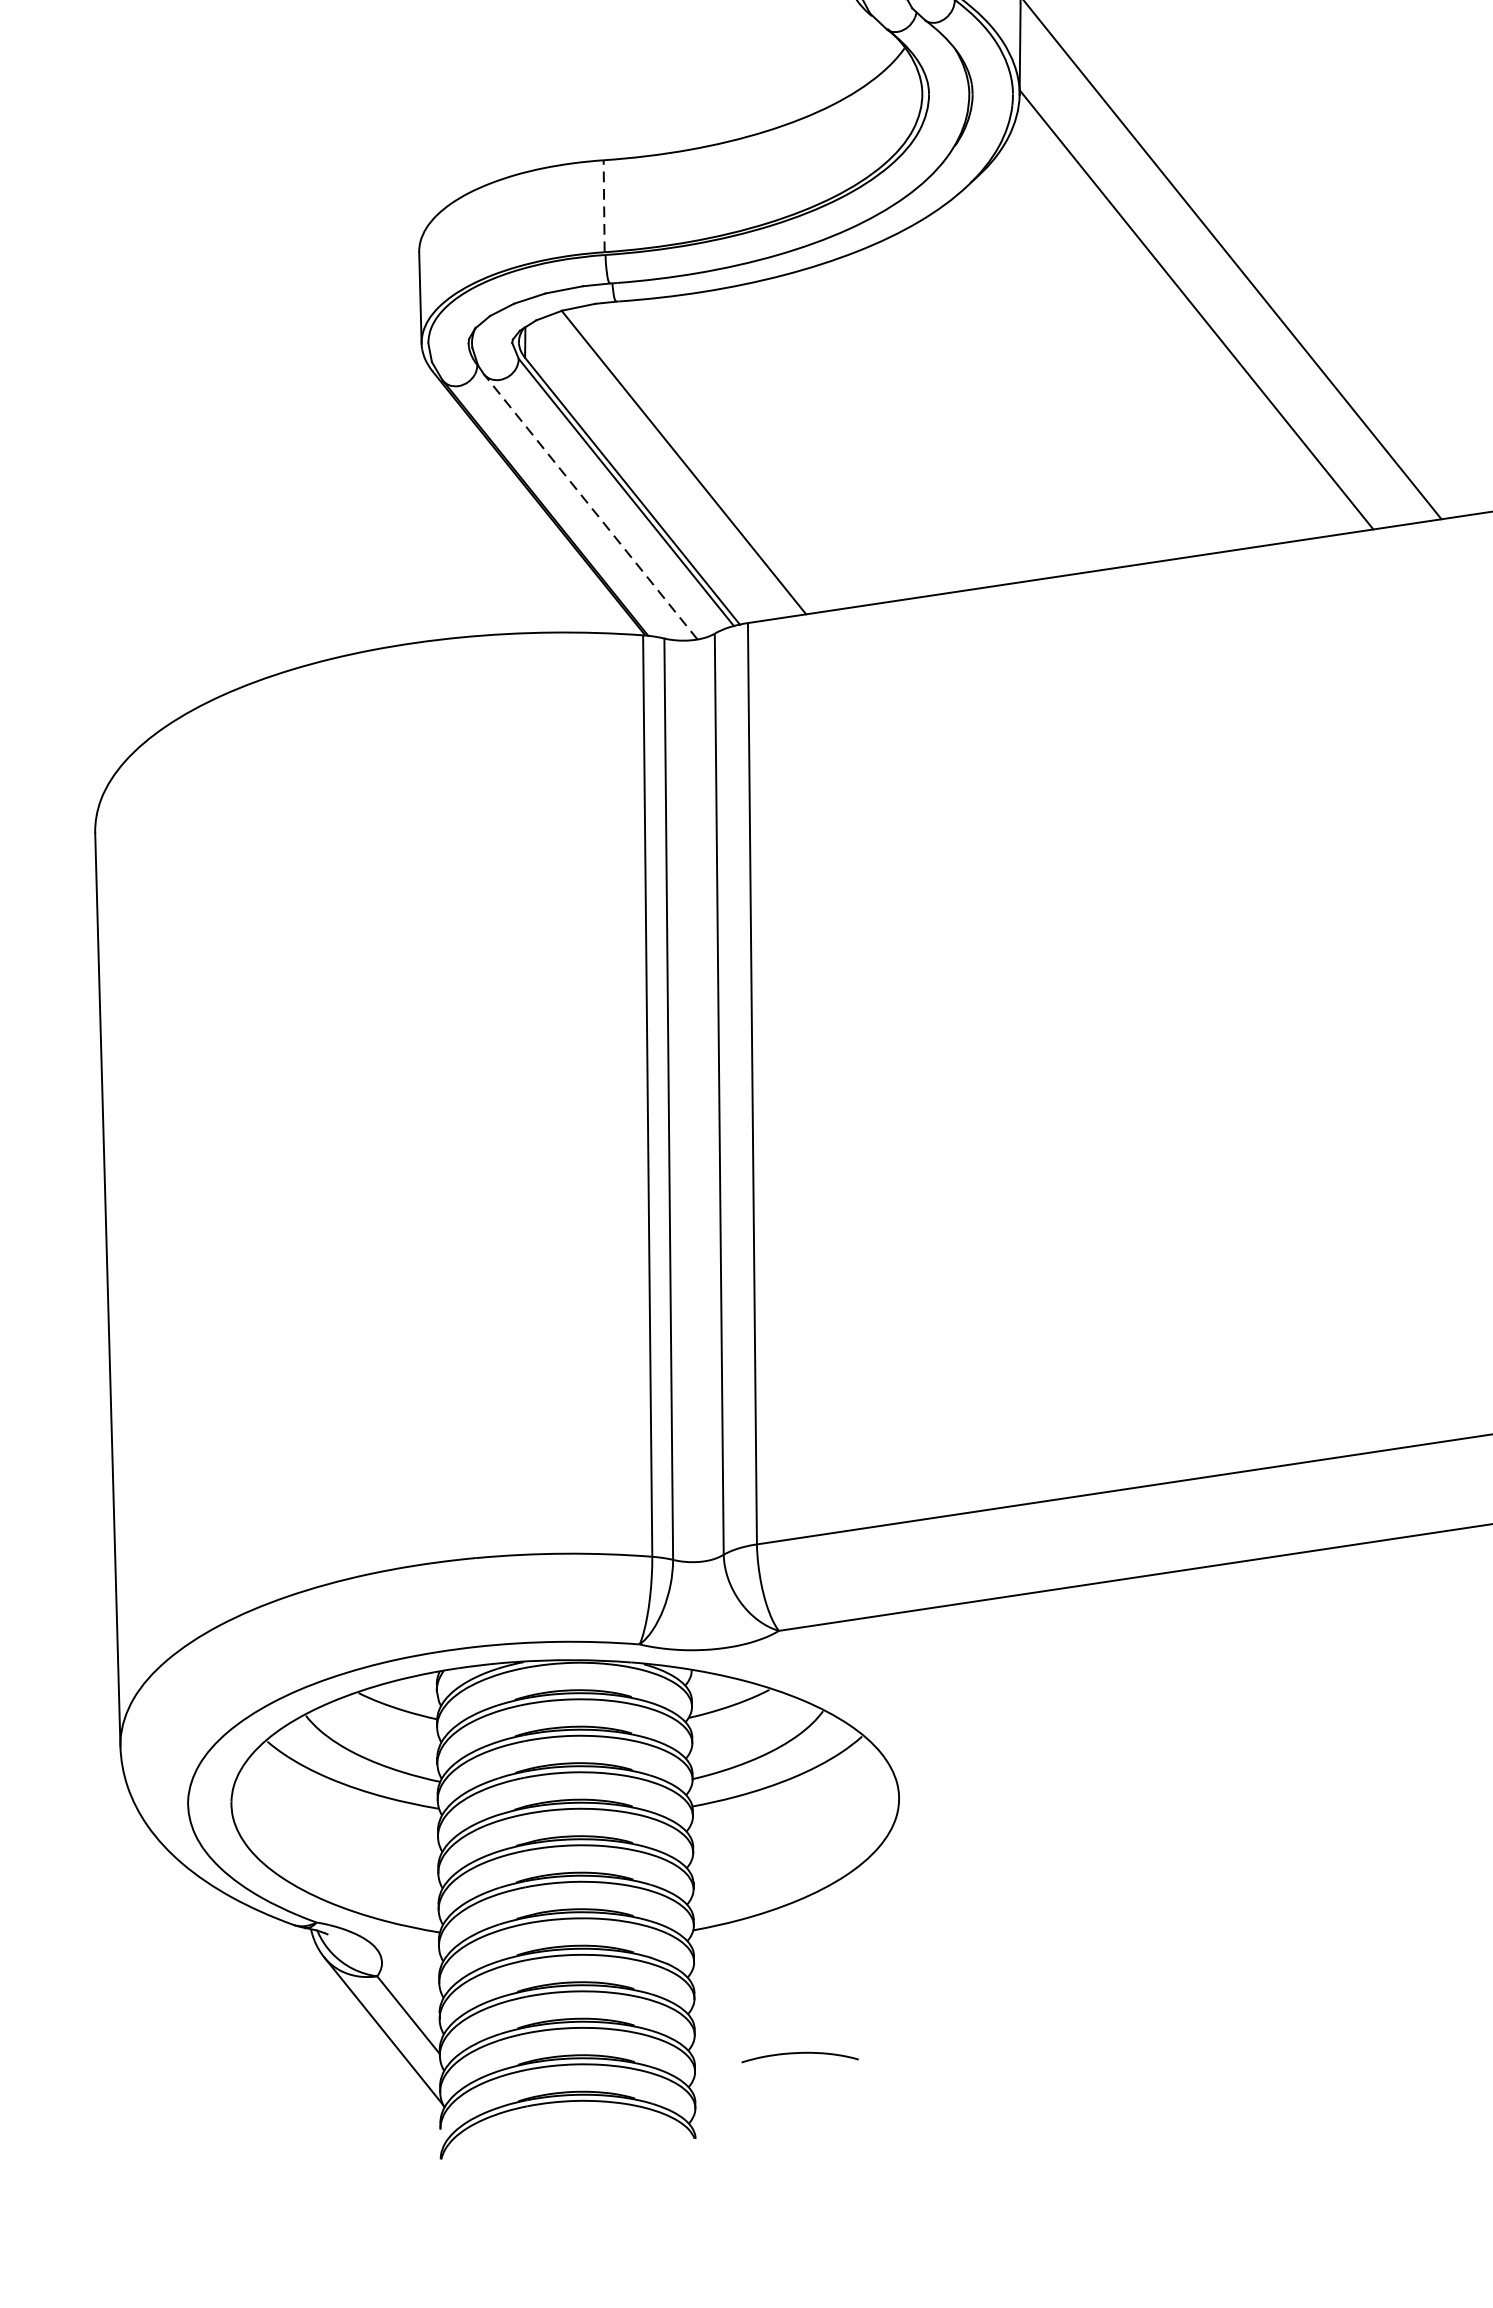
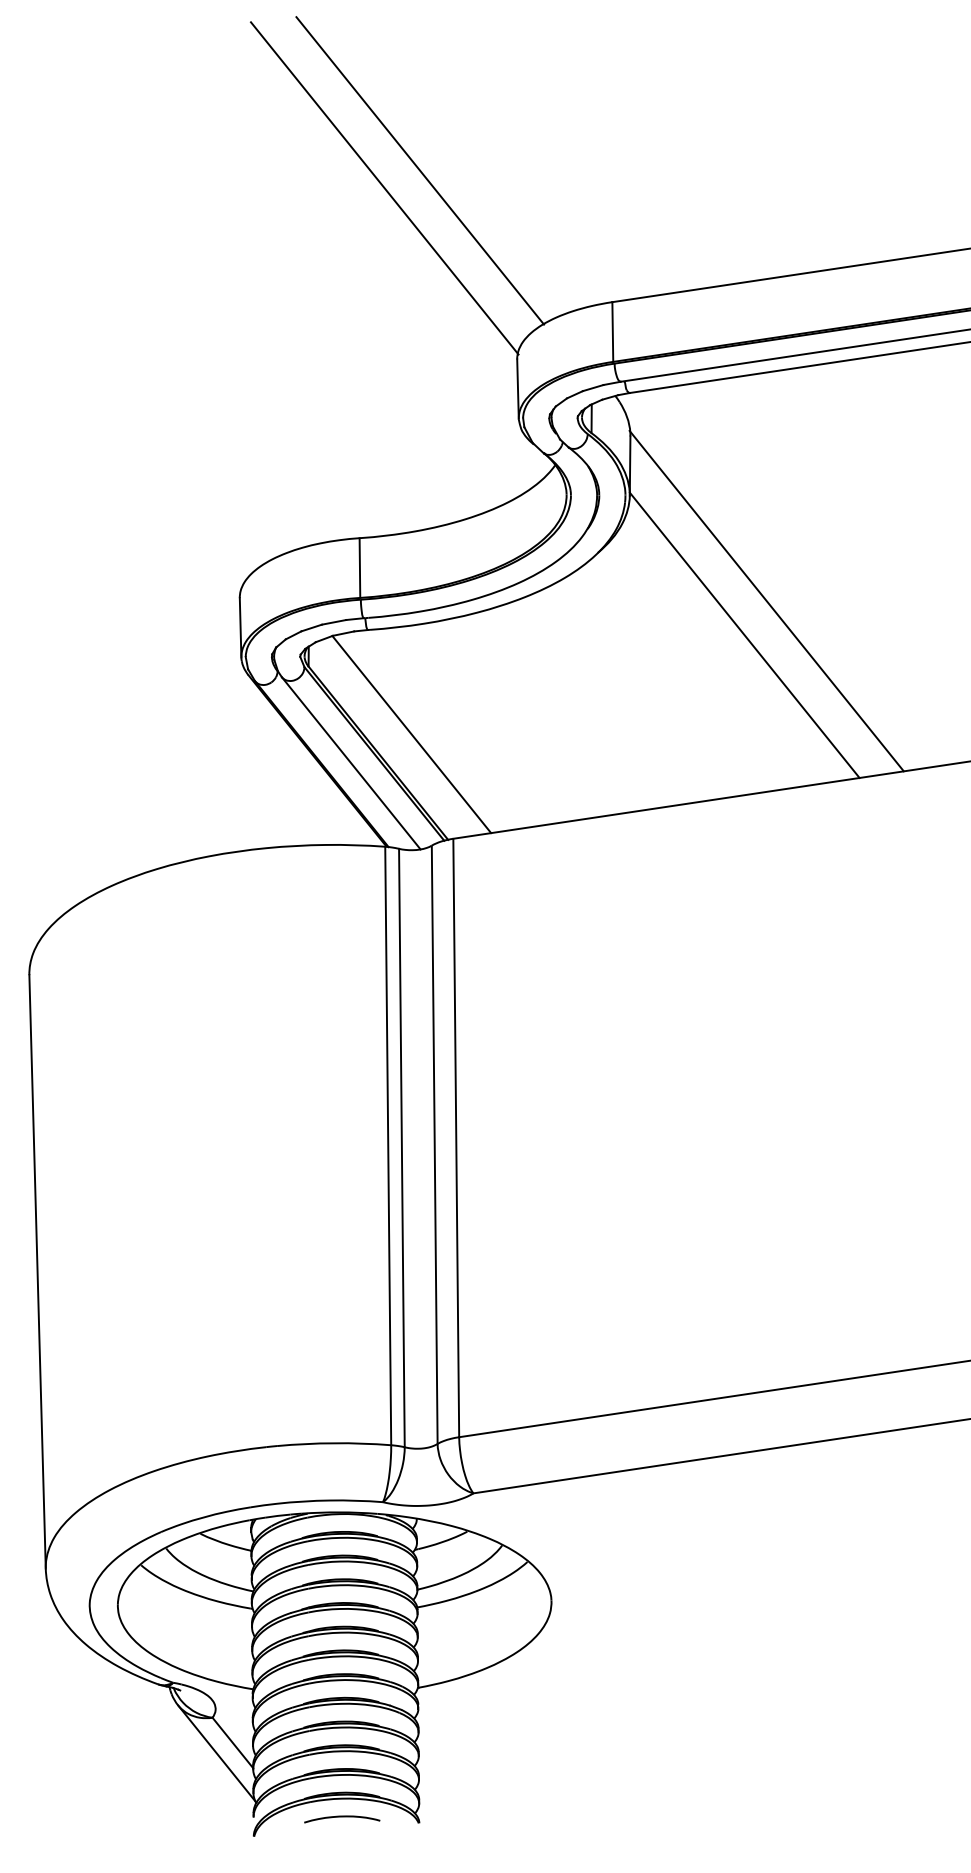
line: (603, 206) -> (359, 568), dashed -> solid
line: (591, 507) -> (351, 763), dashed -> solid
curve: (800, 2054) -> (342, 1817), moved

